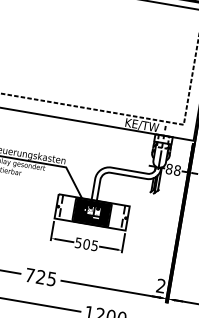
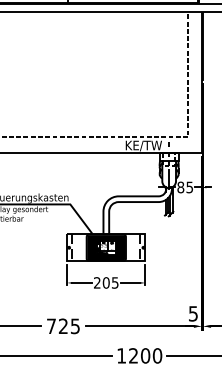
text: (177, 170) -> (189, 187), 88 -> 85
text: (78, 242) -> (97, 282), 505 -> 205
text: (161, 285) -> (193, 313), 2 -> 5

